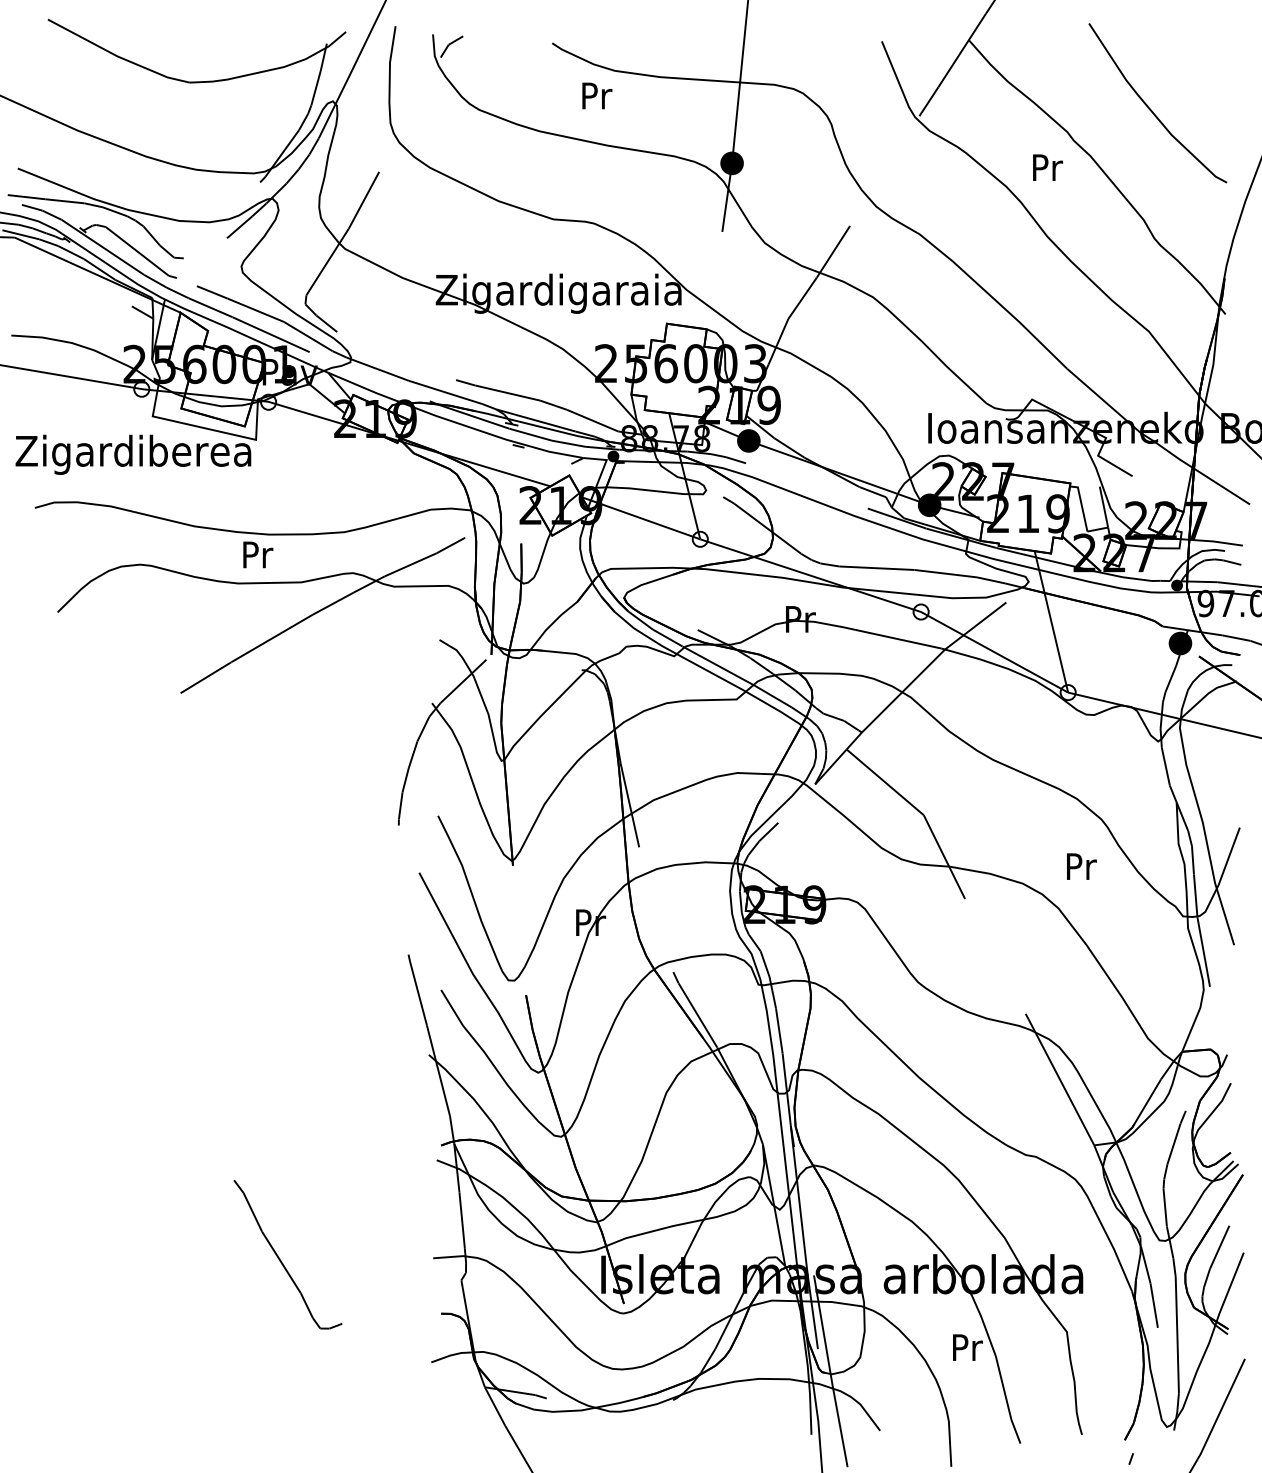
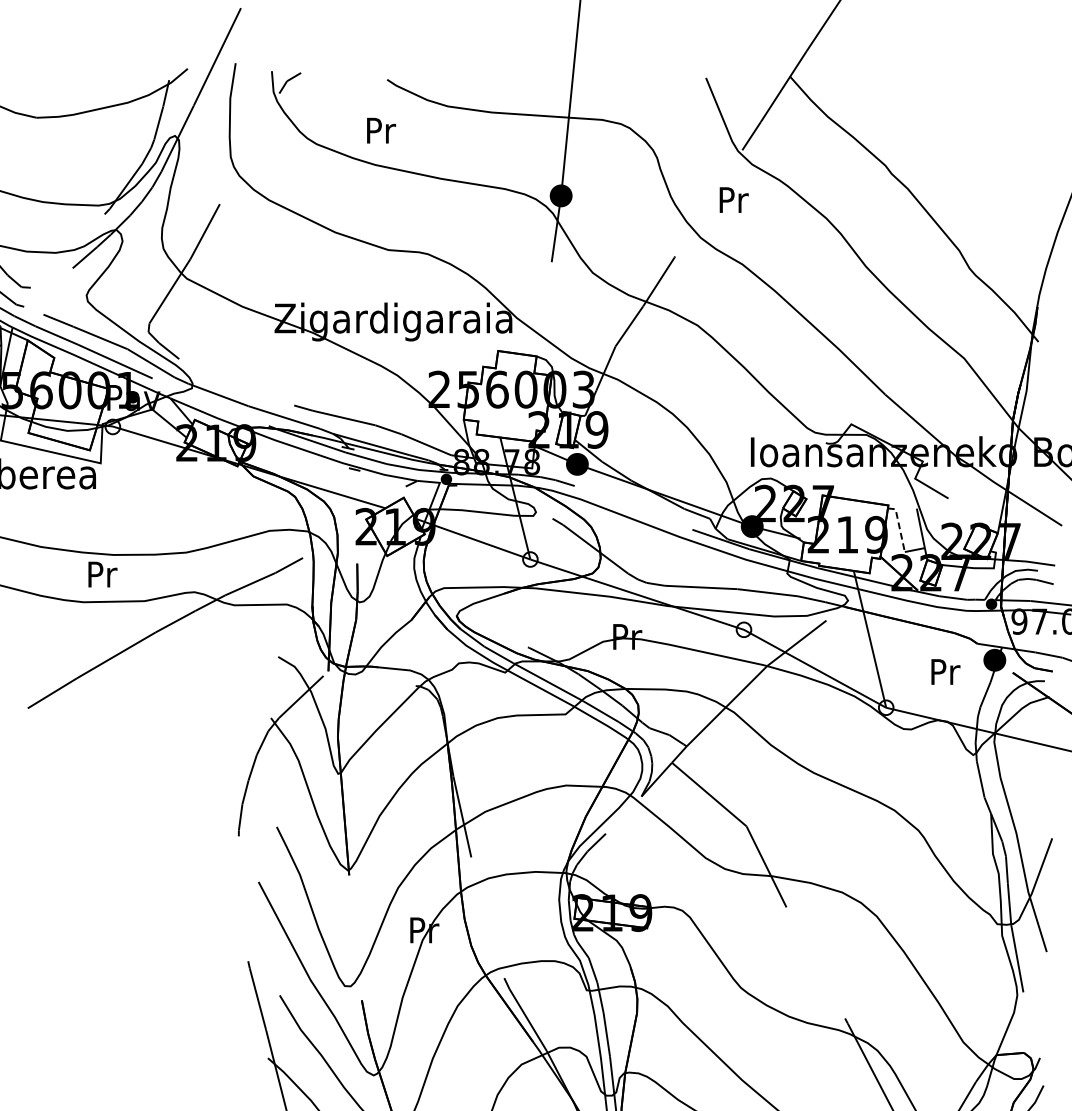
text: (597, 95) -> (381, 130), moved
curve: (1151, 109) -> (966, 143), removed
text: (1047, 167) -> (733, 199), moved
line: (1081, 505) -> (899, 526), solid -> dashed
text: (1081, 866) -> (945, 671), moved

